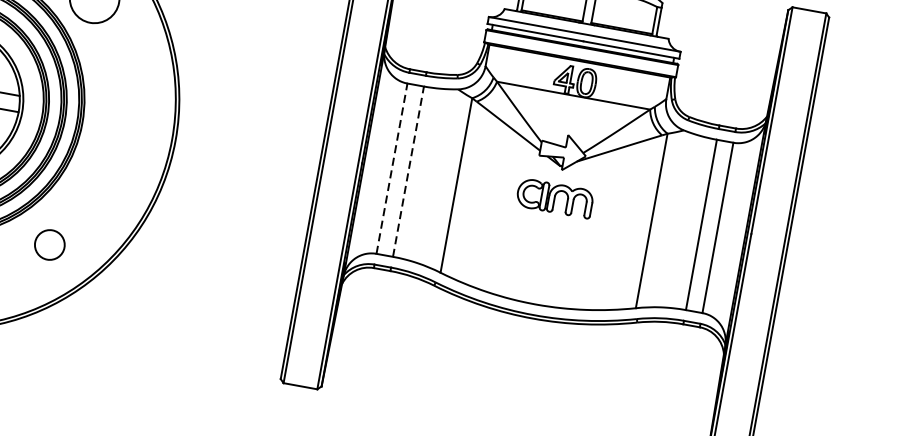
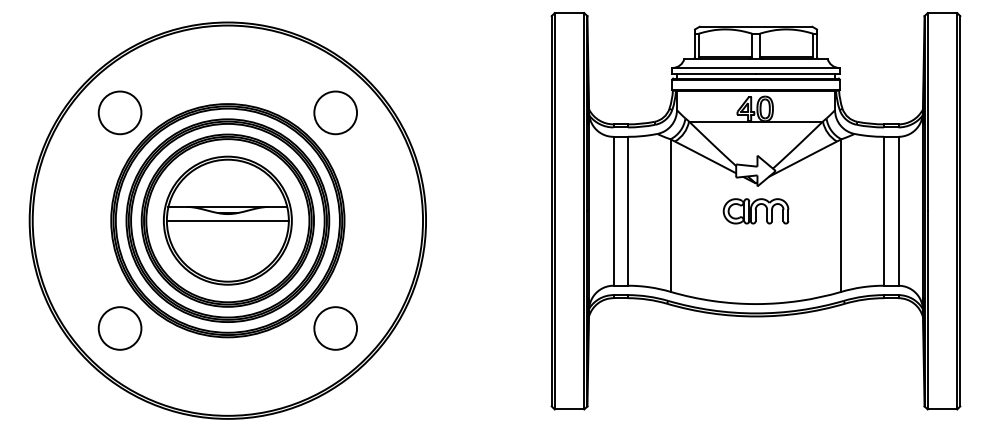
line: (392, 167) -> (613, 210), dashed -> solid
line: (408, 170) -> (627, 210), dashed -> solid
circle: (49, 244) -> (335, 328), size x1.67

